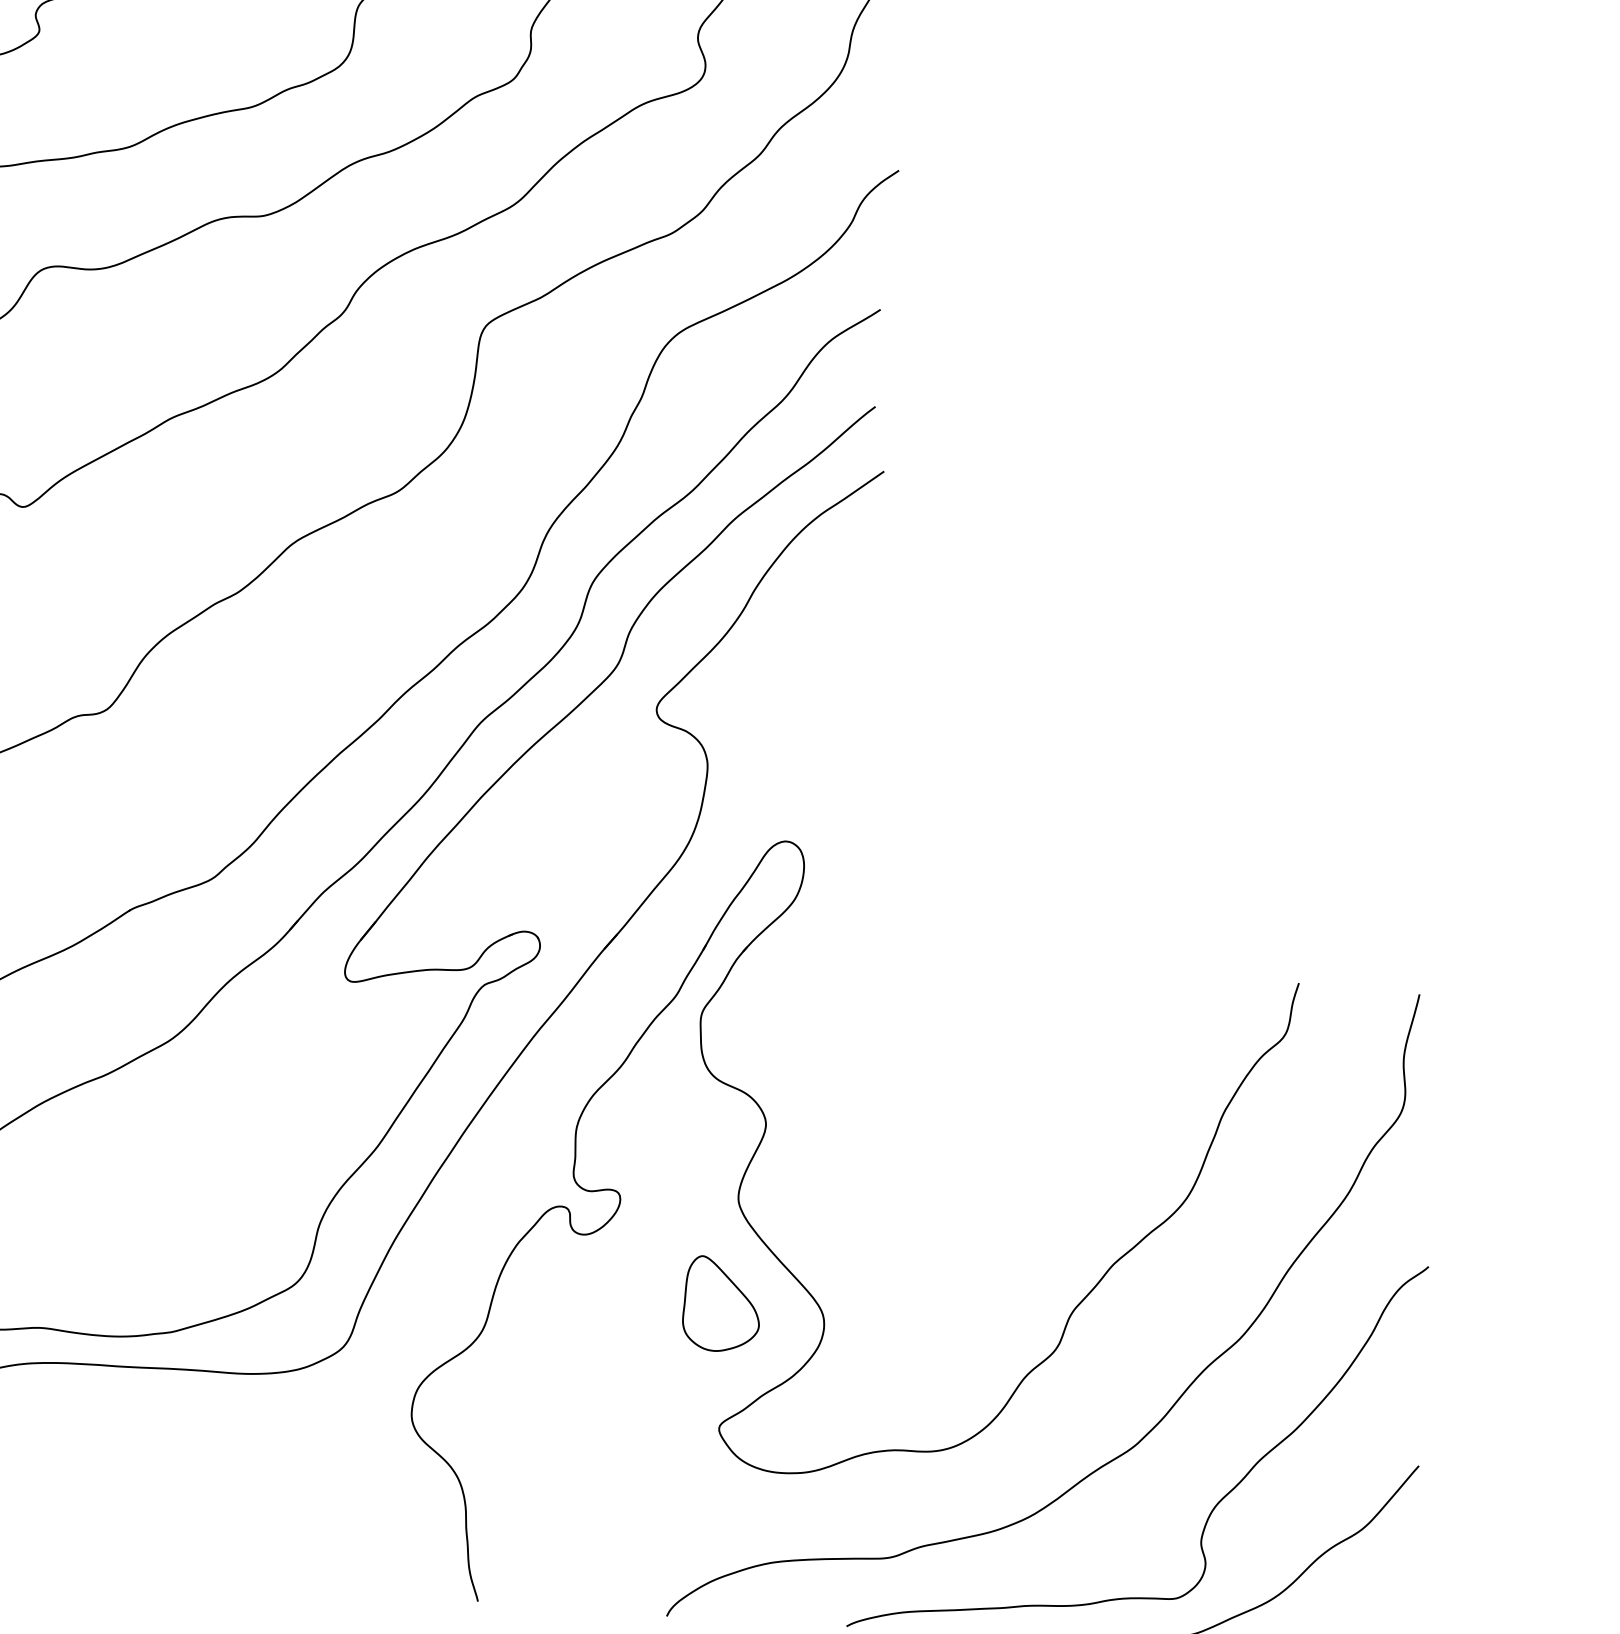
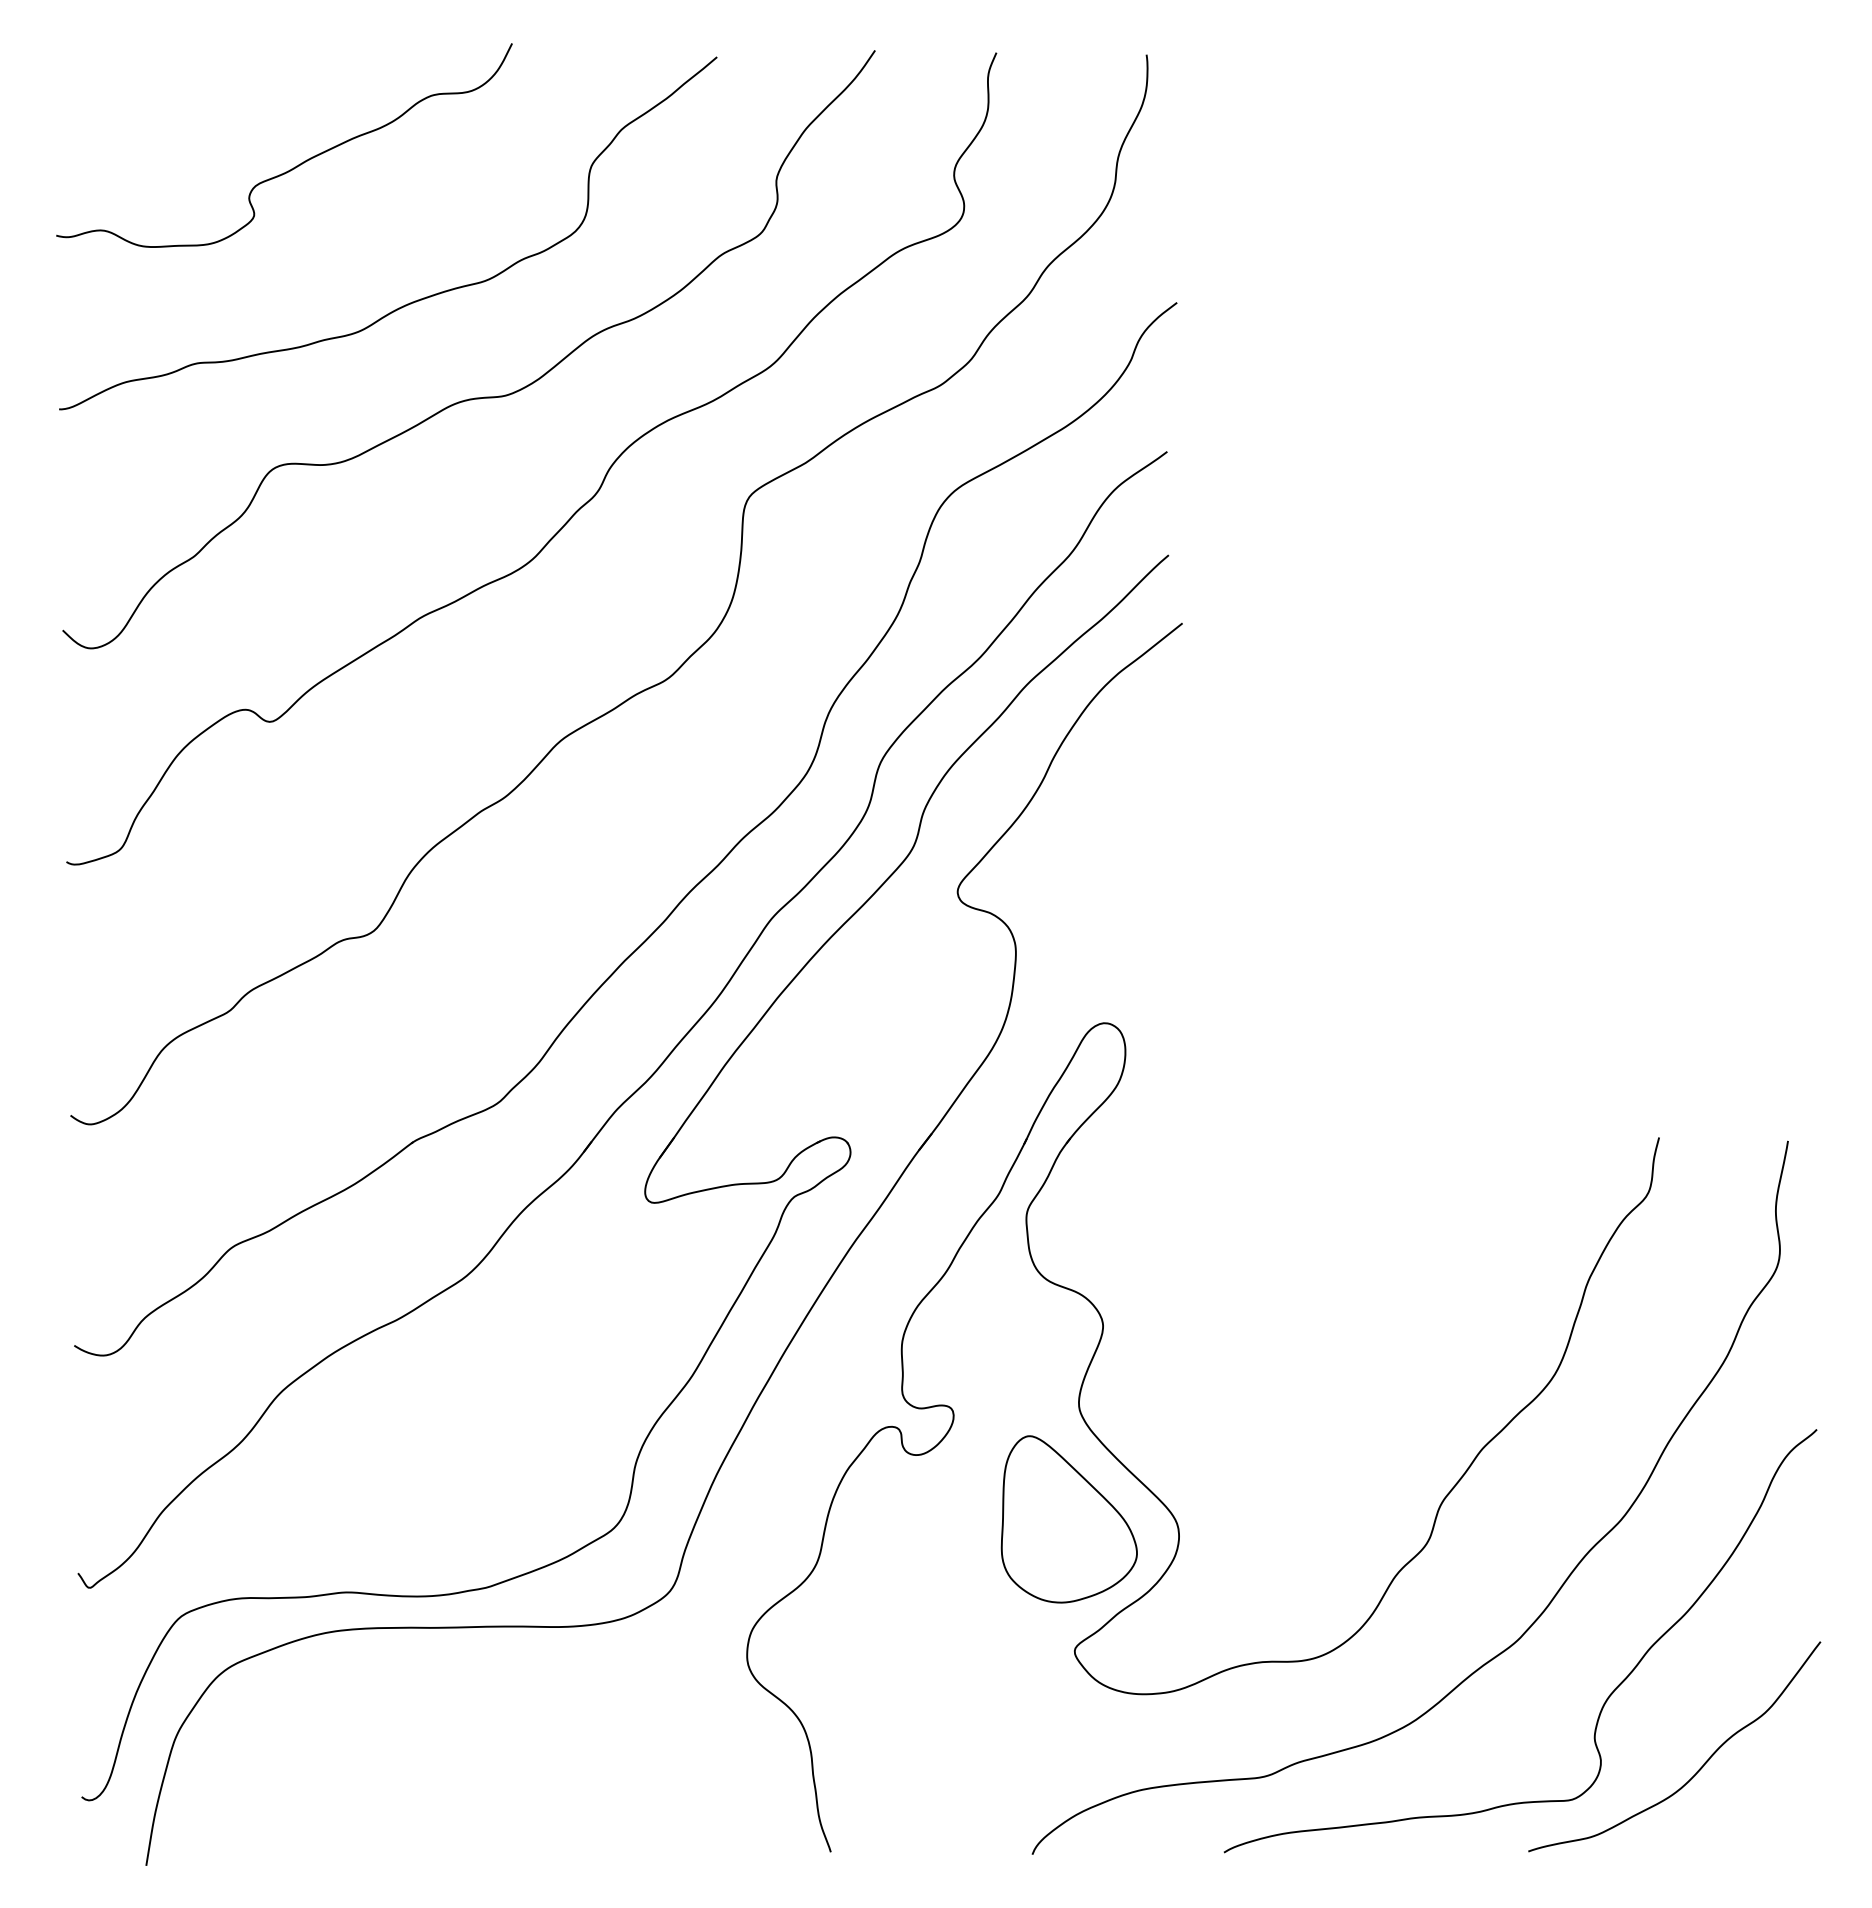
part: (721, 1304) -> (1068, 1519), size x1.67

